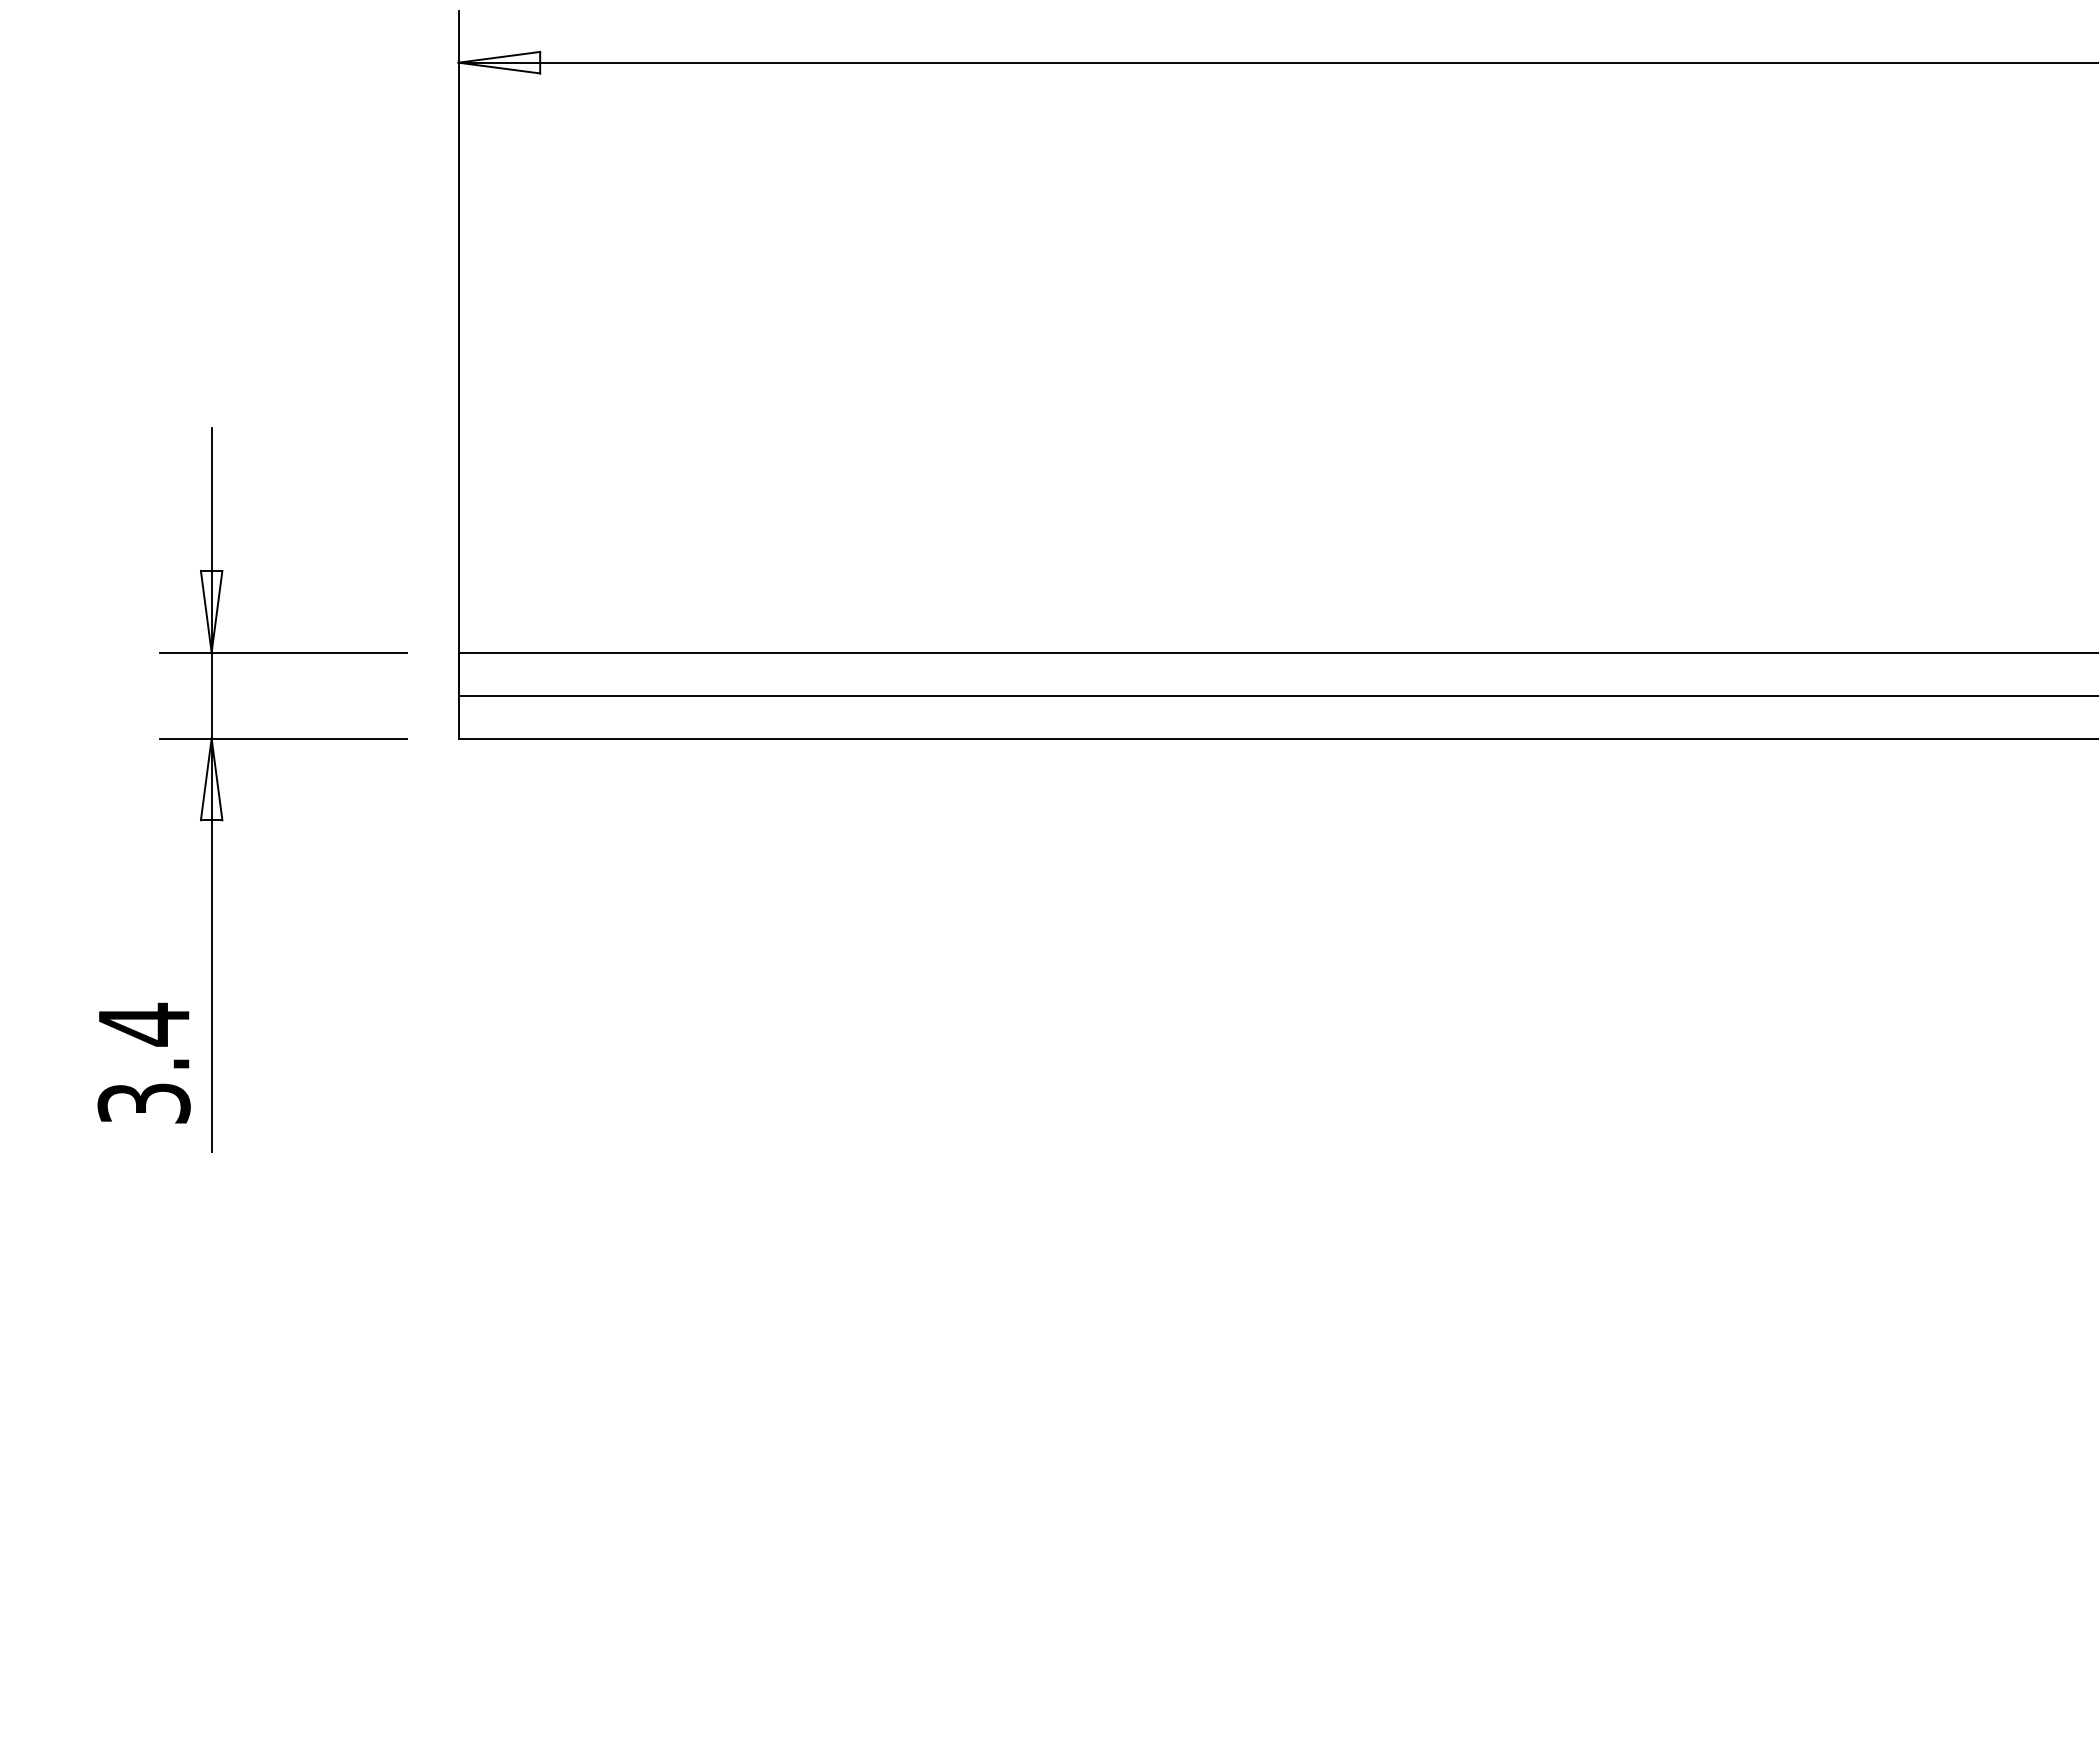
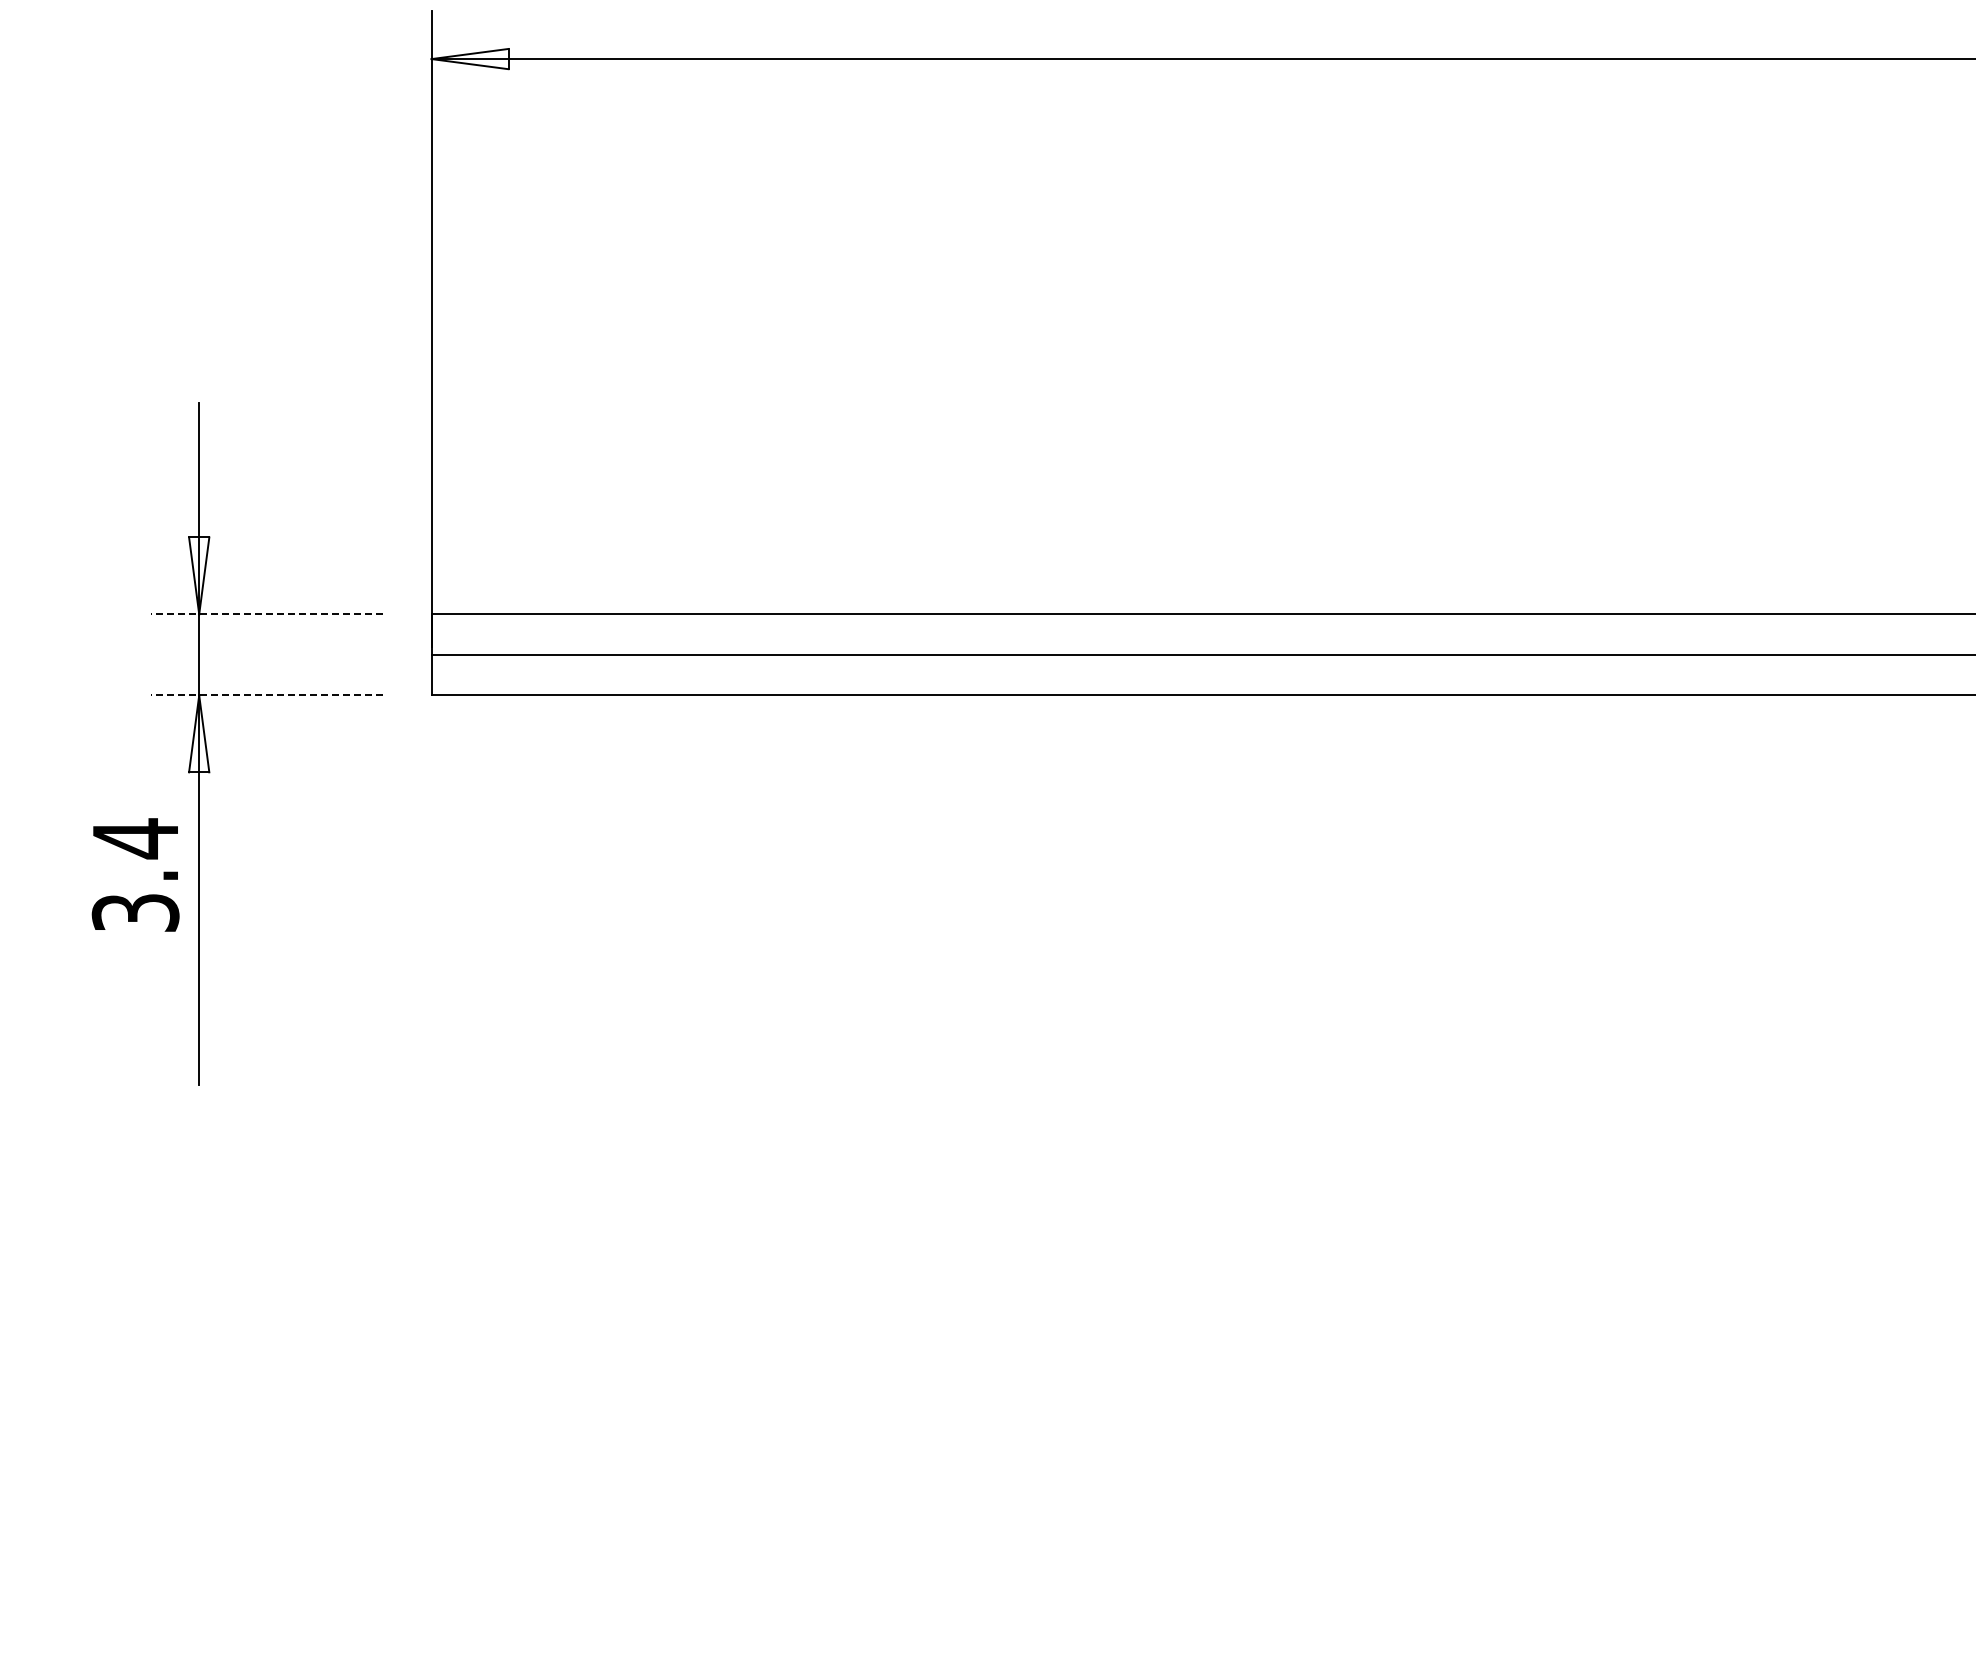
line: (283, 652) -> (266, 614), solid -> dashed
line: (283, 738) -> (266, 695), solid -> dashed
text: (143, 1062) -> (135, 874), moved

